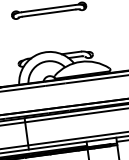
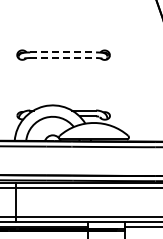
line: (48, 8) -> (63, 52), solid -> dashed
line: (49, 13) -> (63, 58), solid -> dashed

